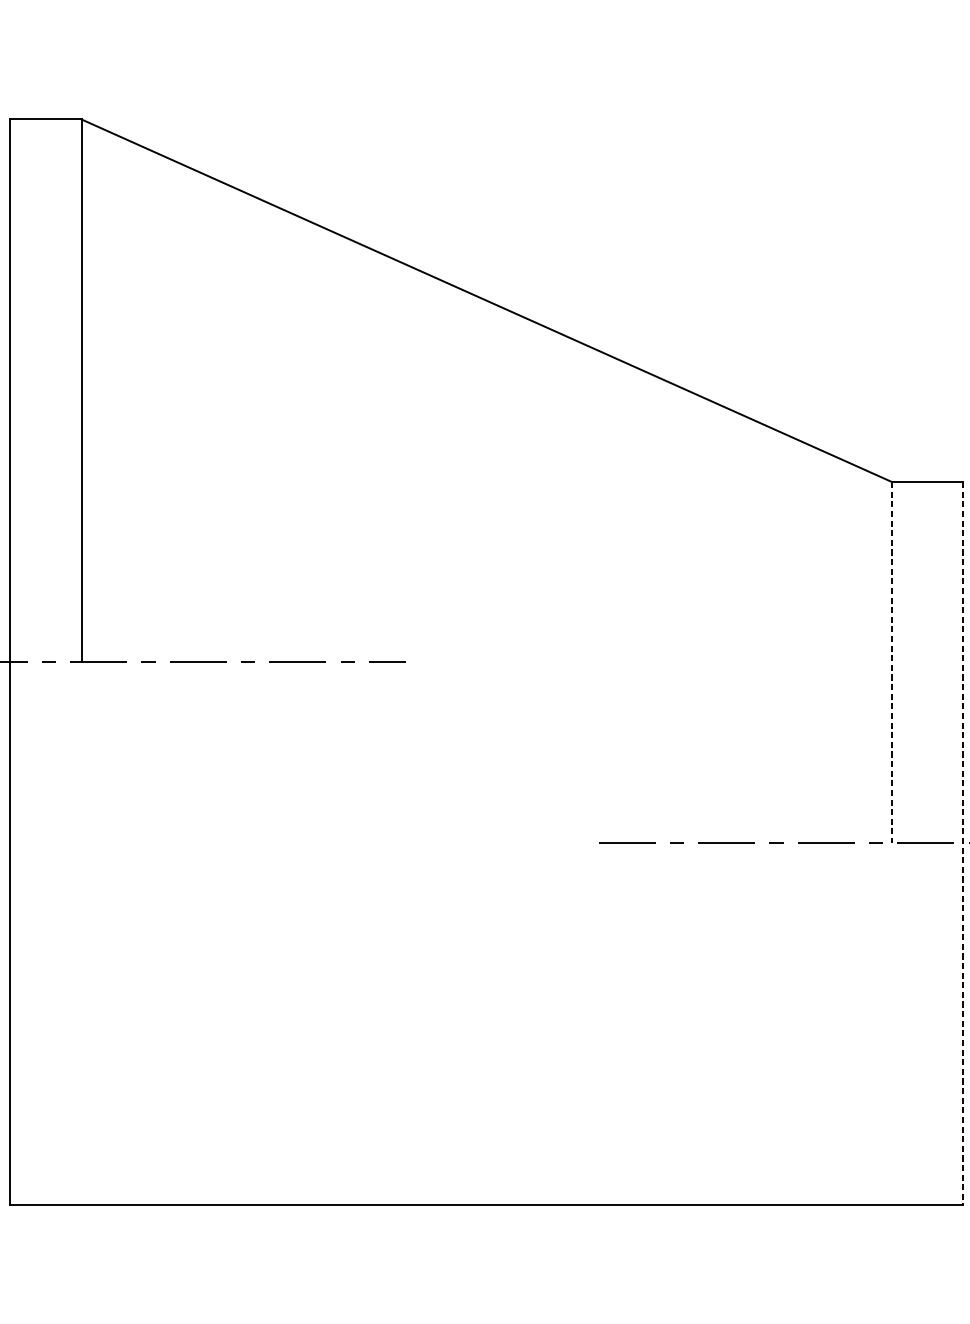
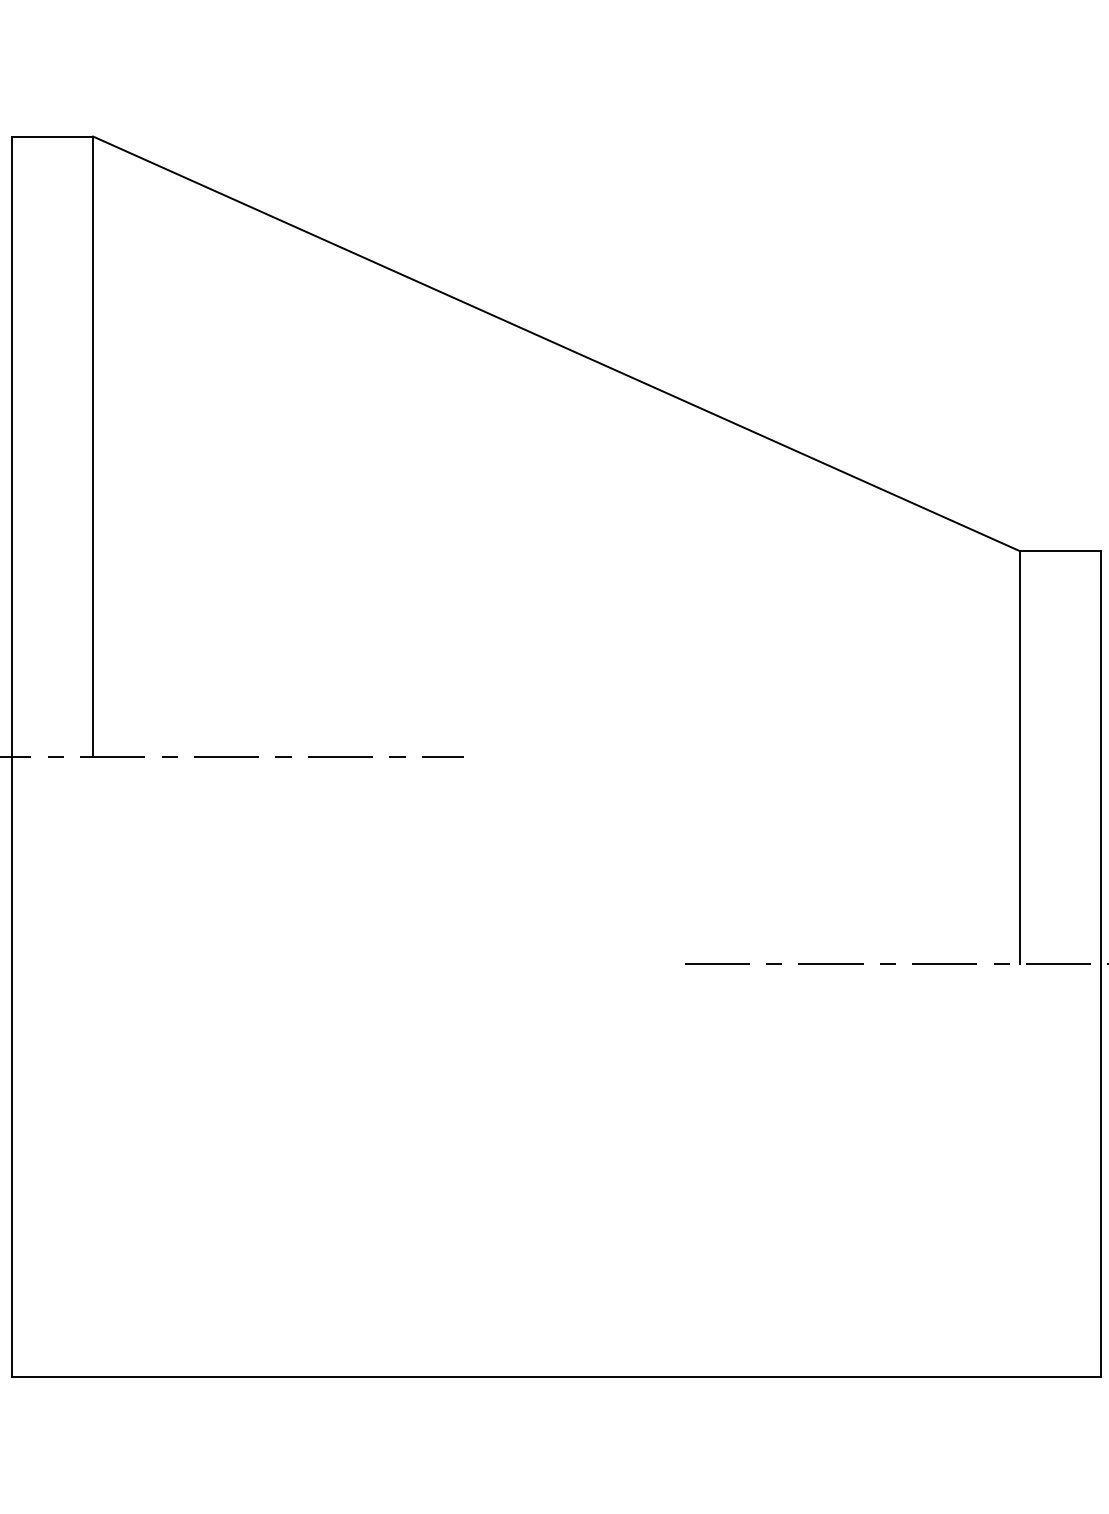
line: (892, 662) -> (1020, 757), dashed -> solid
line: (963, 843) -> (1101, 964), dashed -> solid

